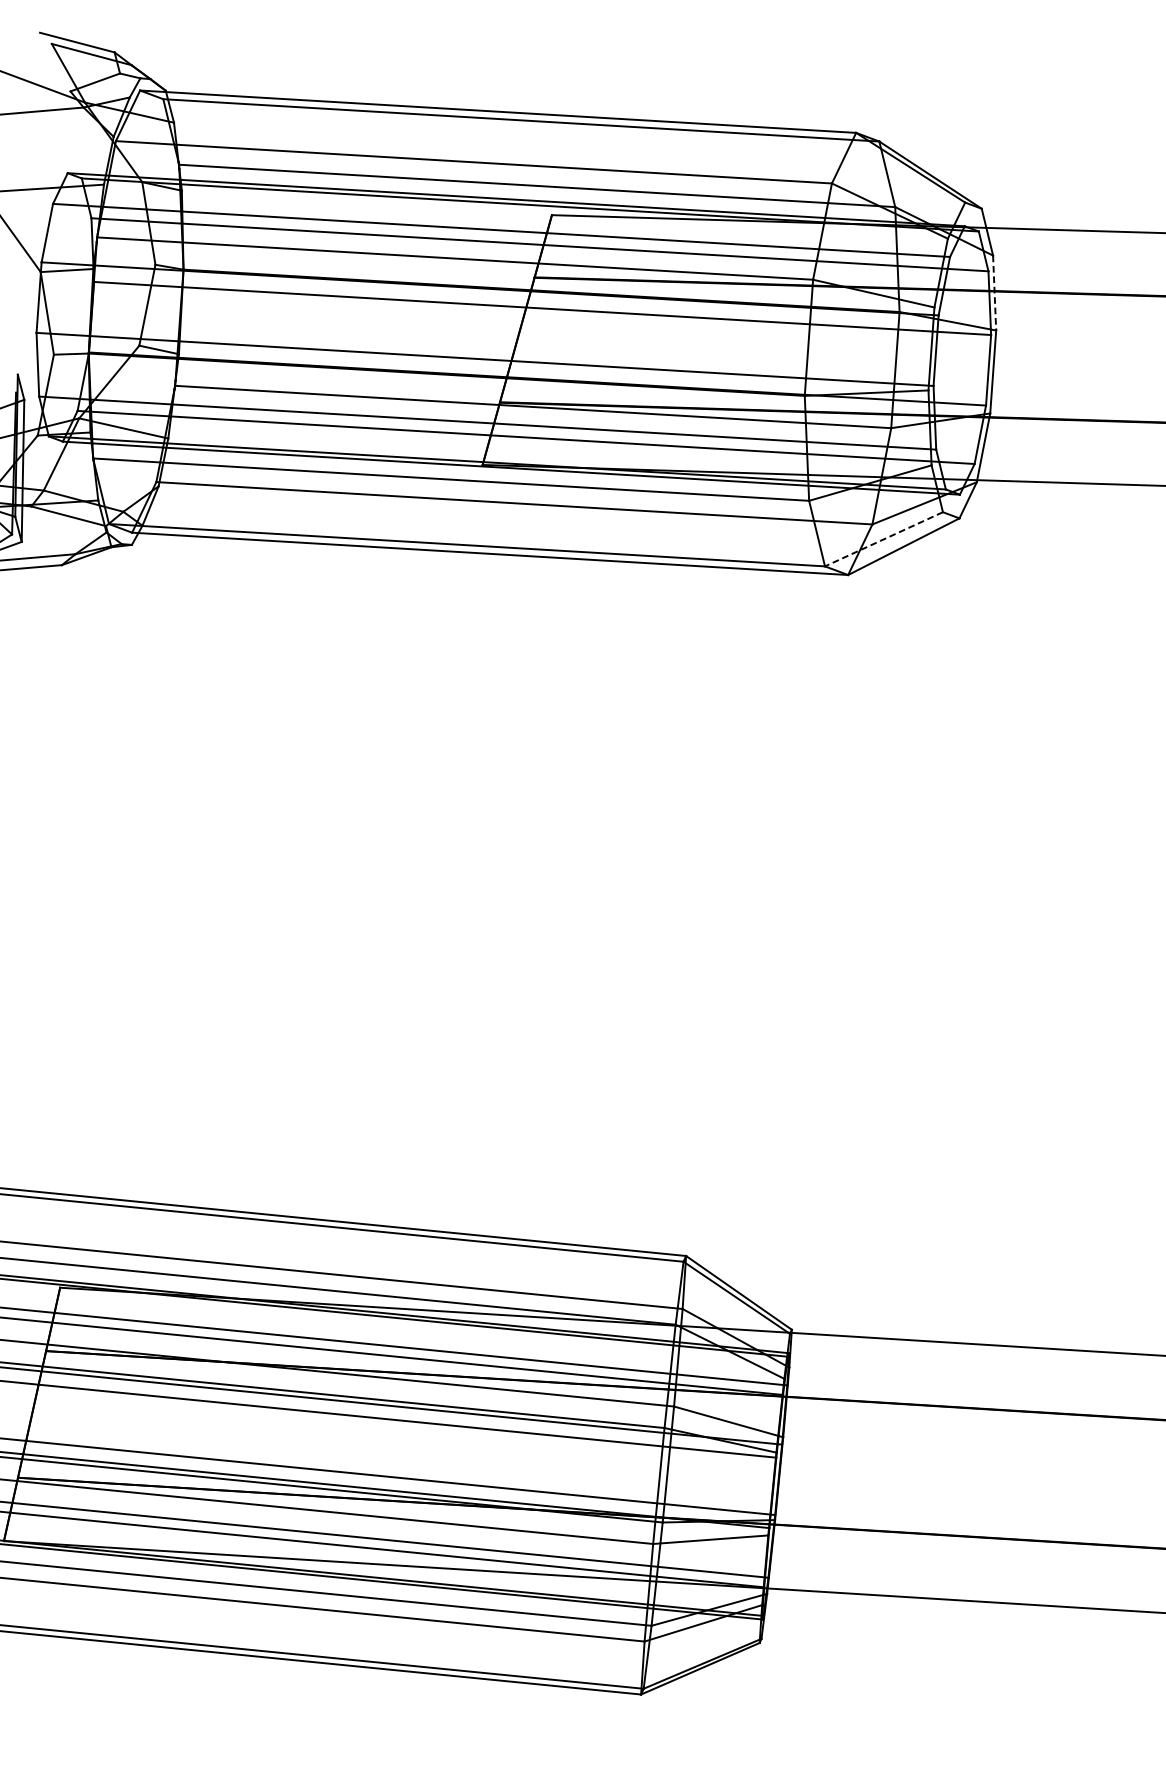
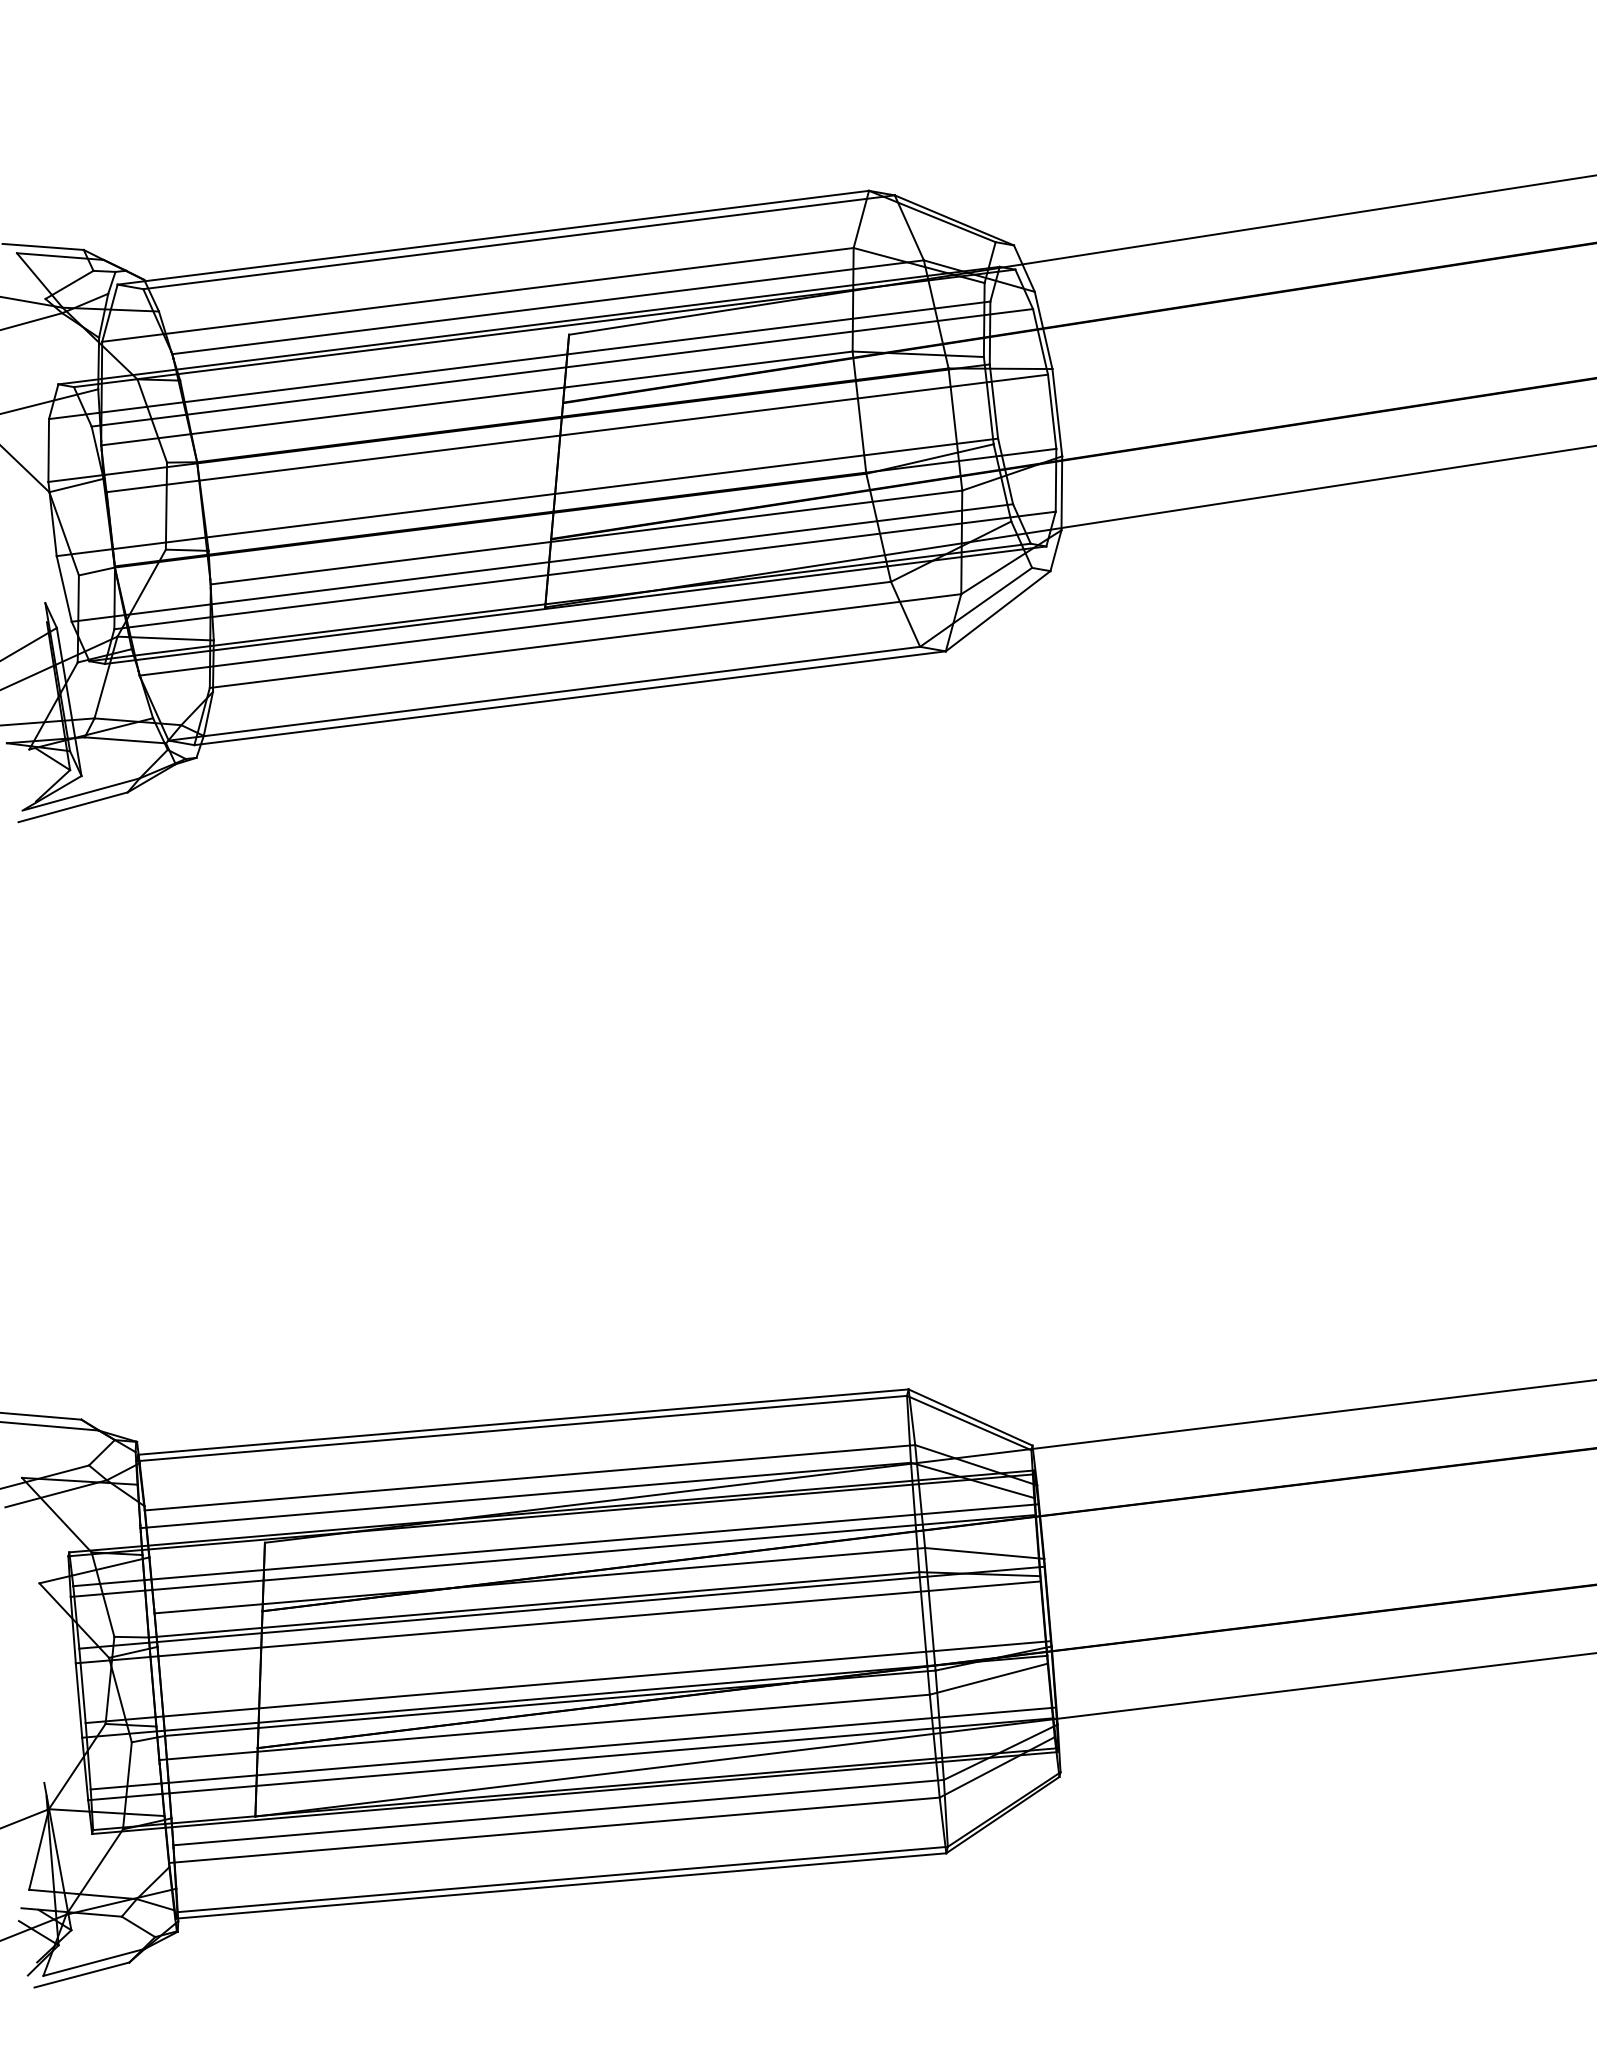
line: (994, 293) -> (1043, 330), dashed -> solid
line: (884, 539) -> (976, 607), dashed -> solid

